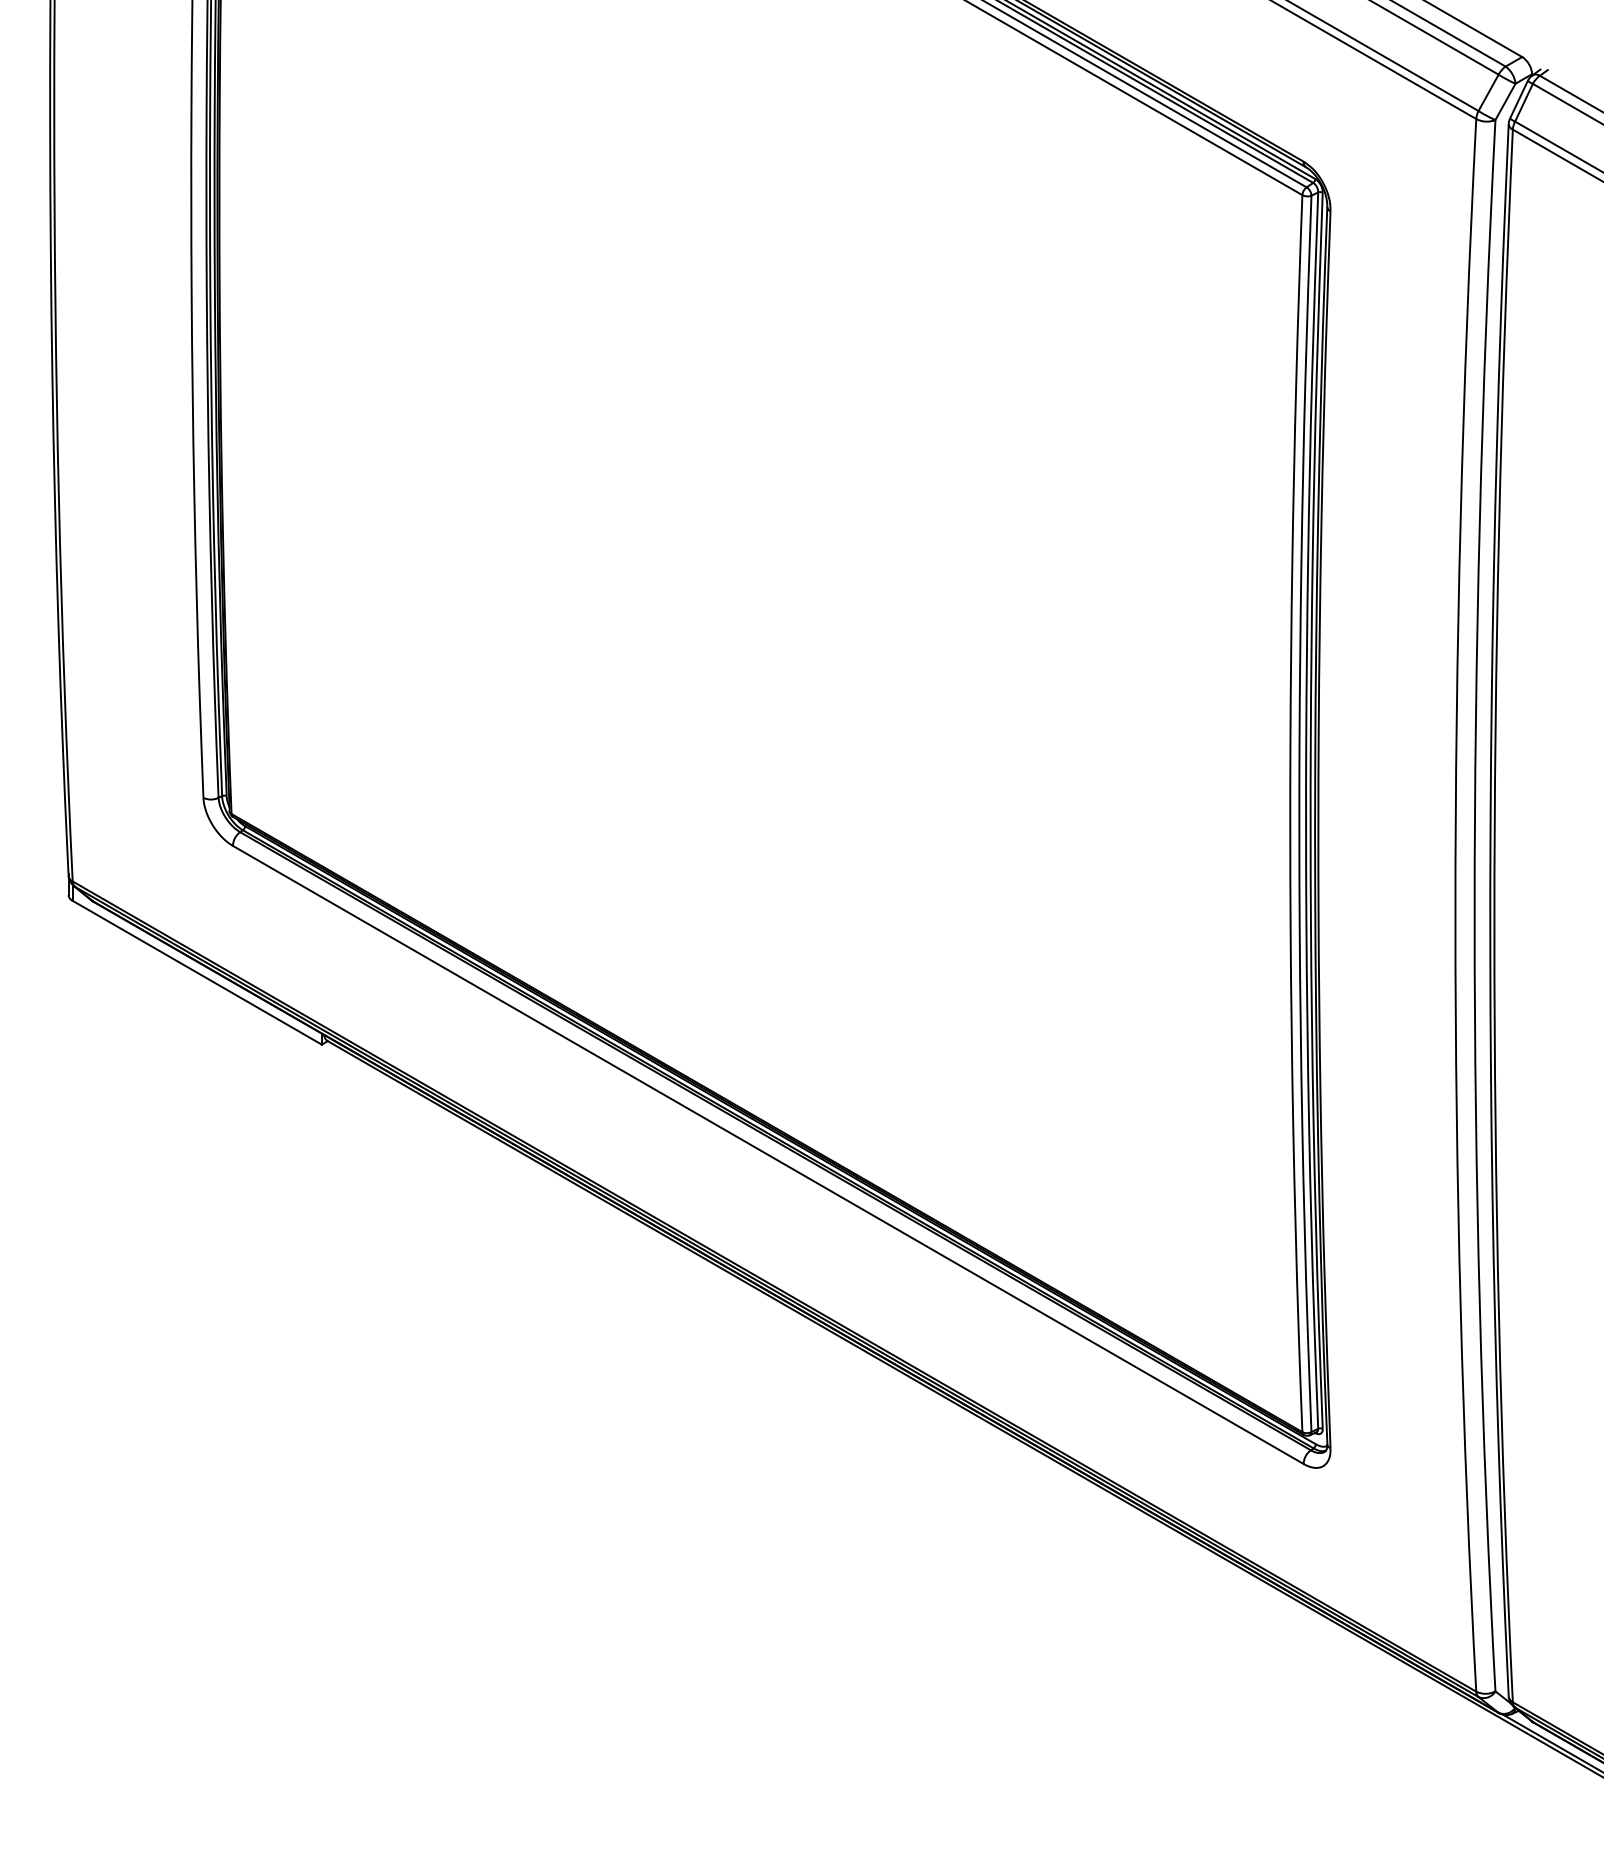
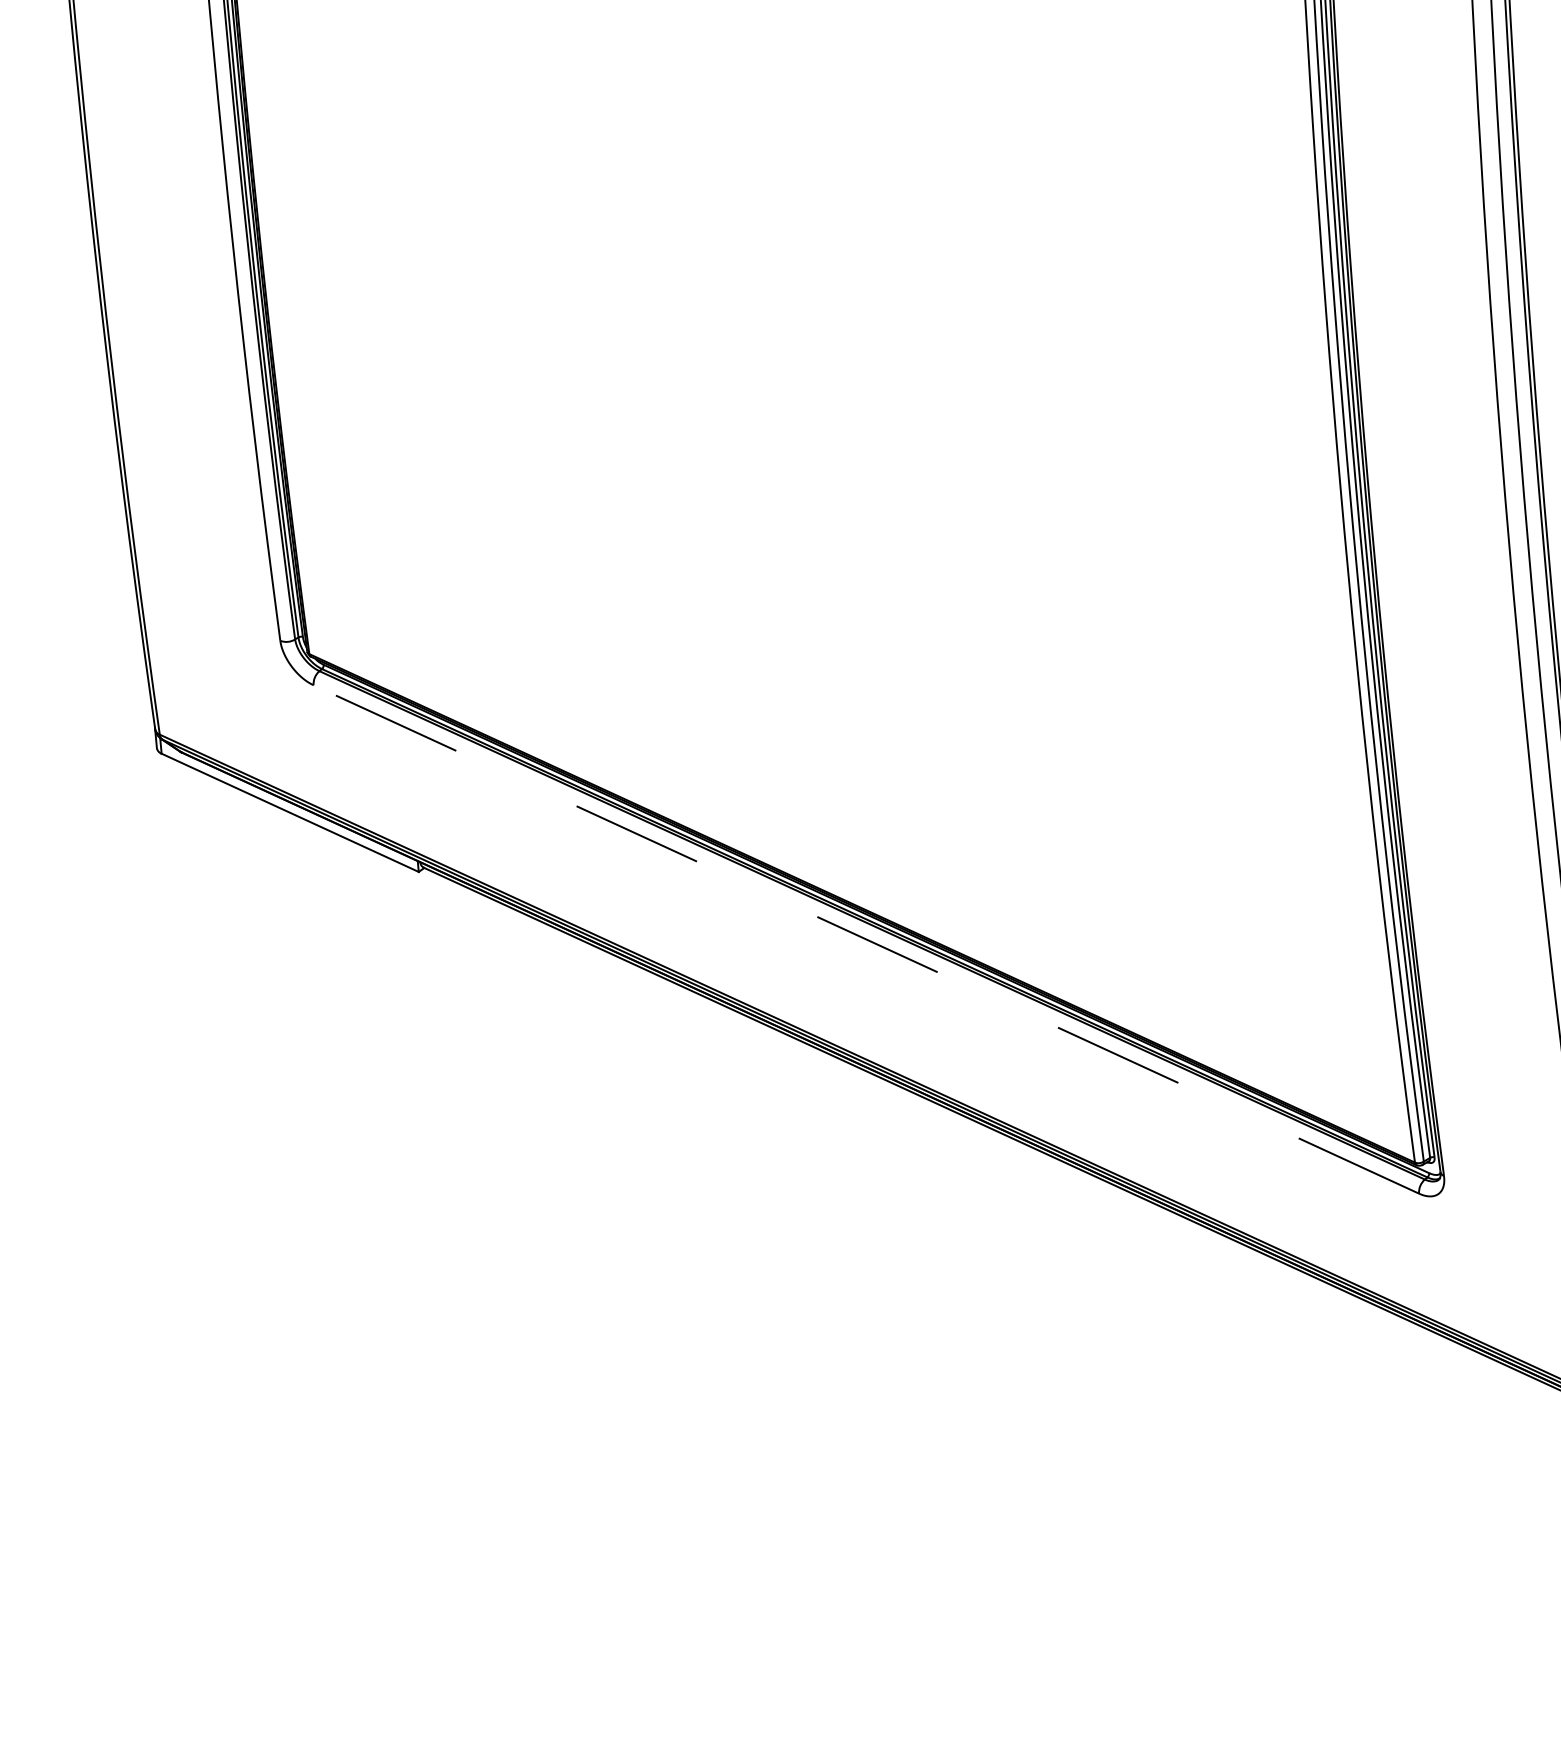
line: (767, 1154) -> (865, 939), solid -> dashed

